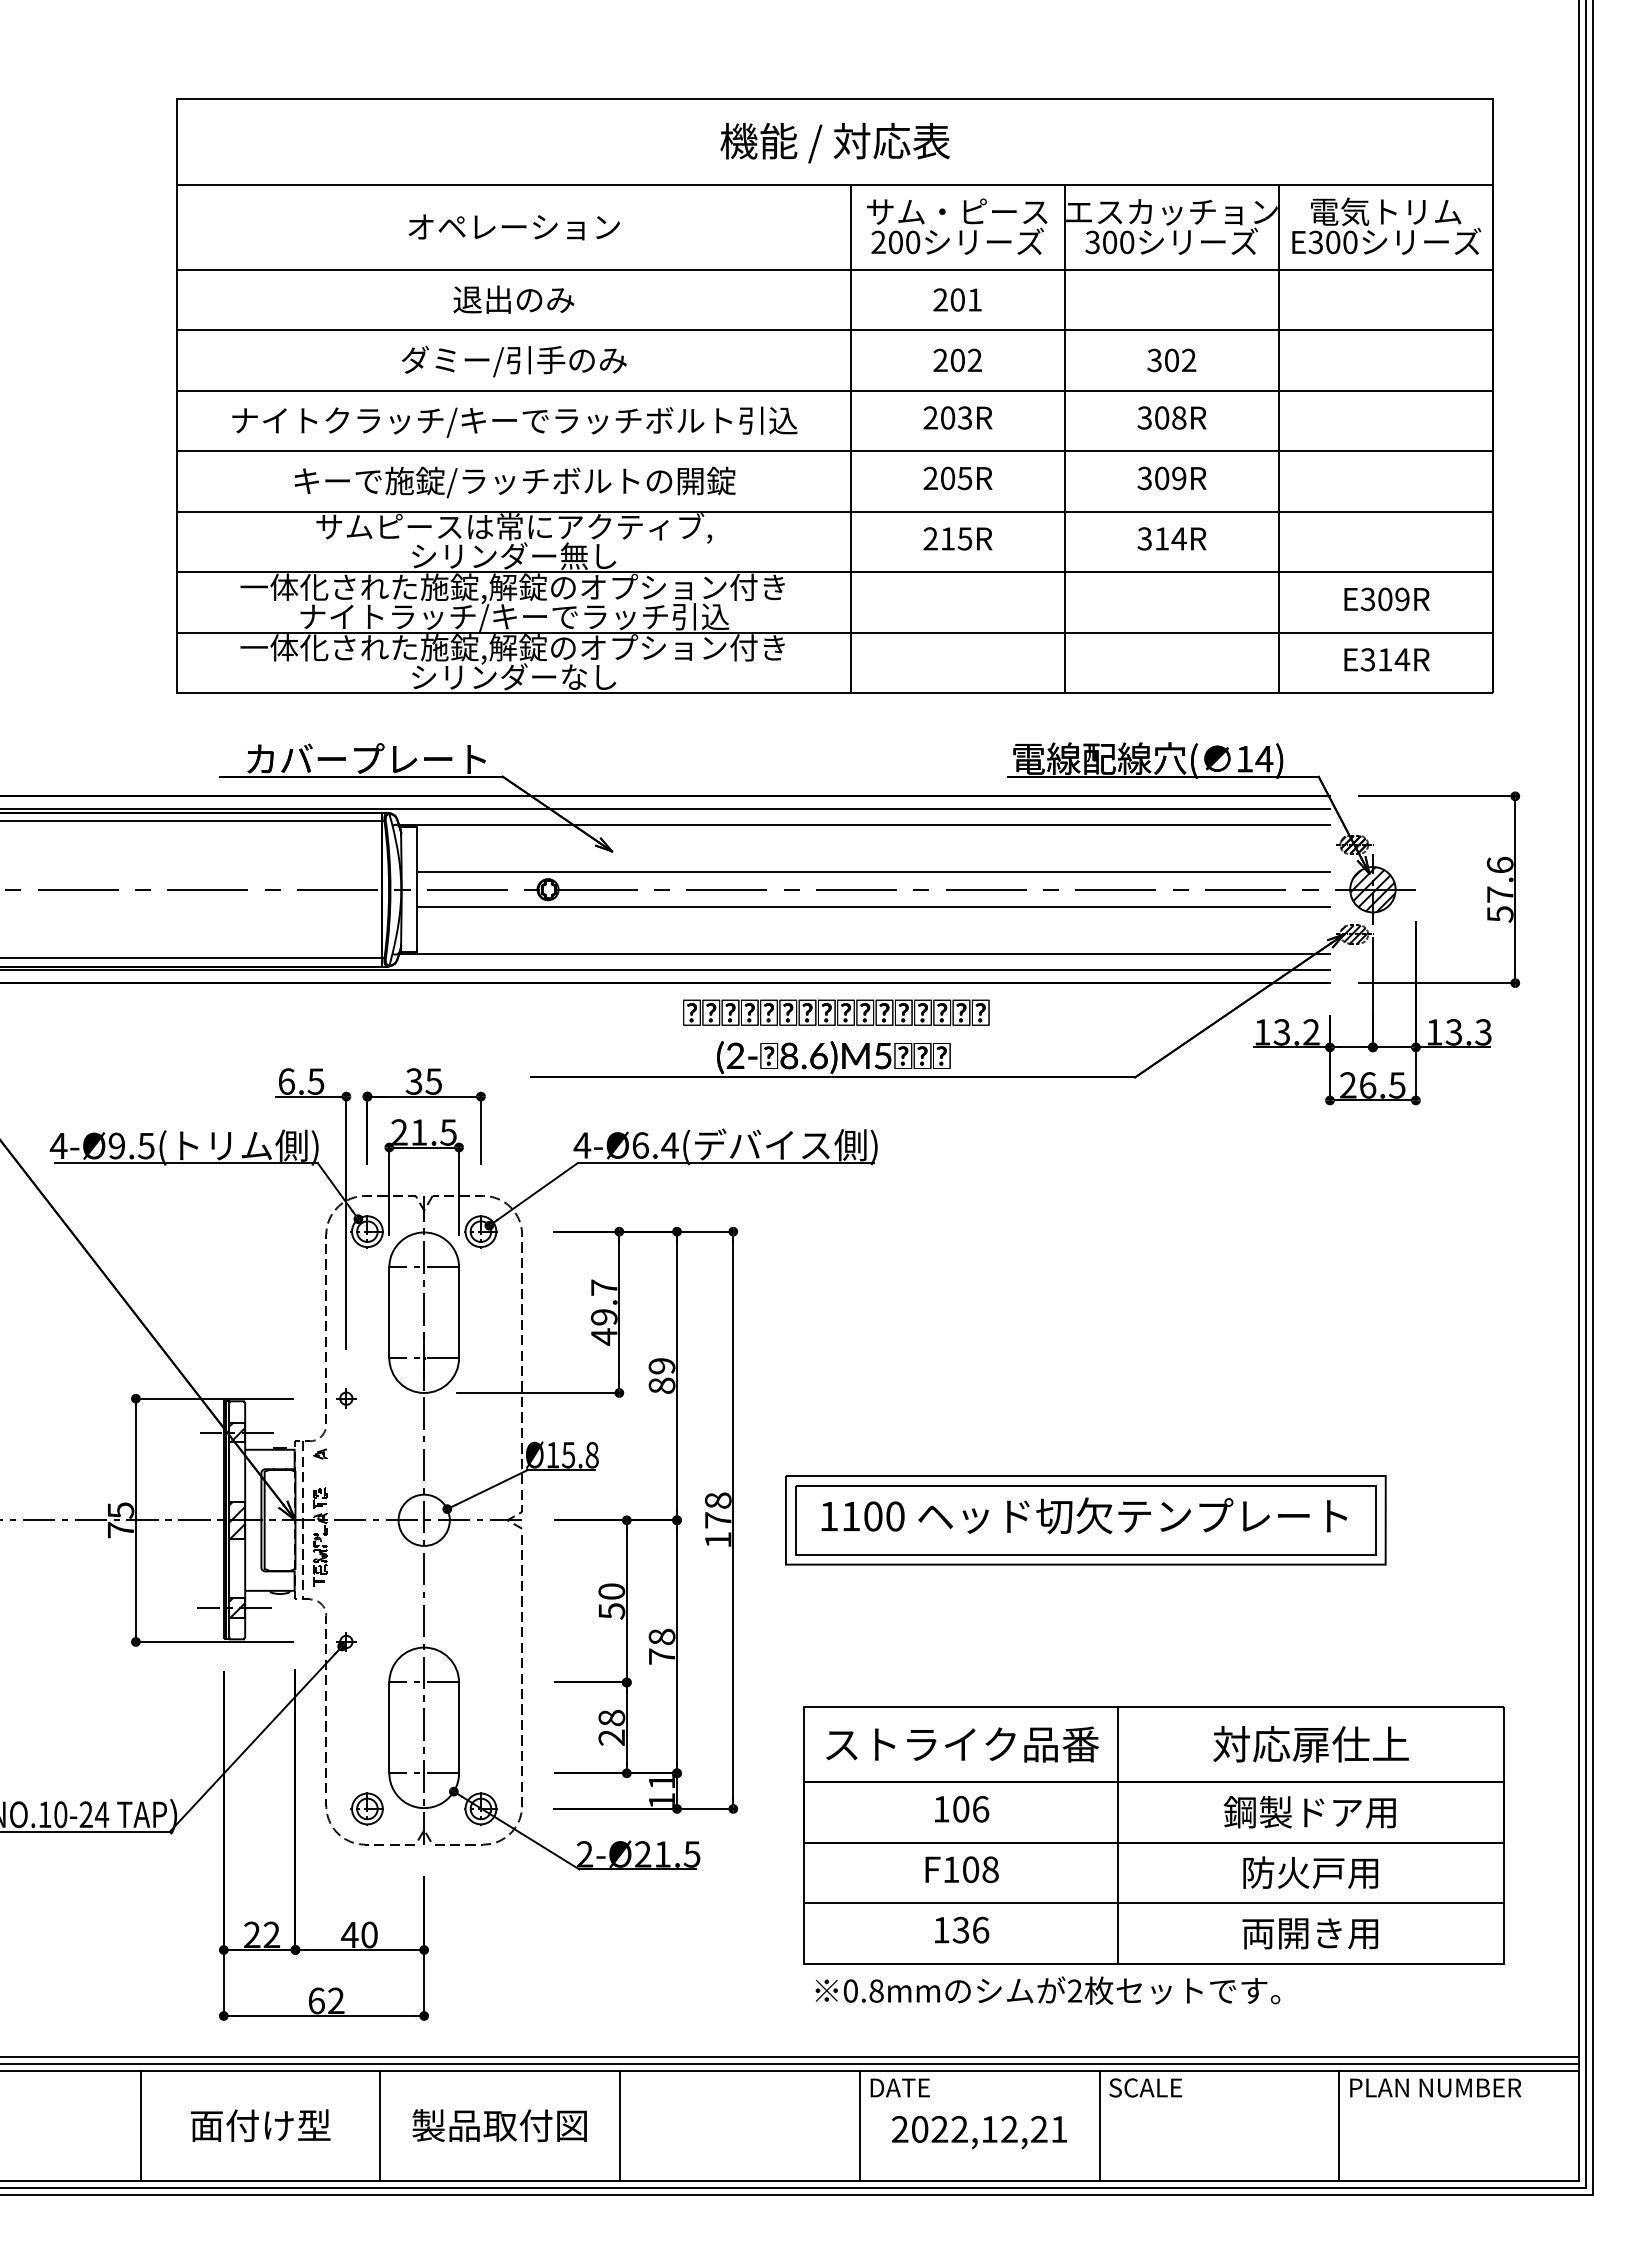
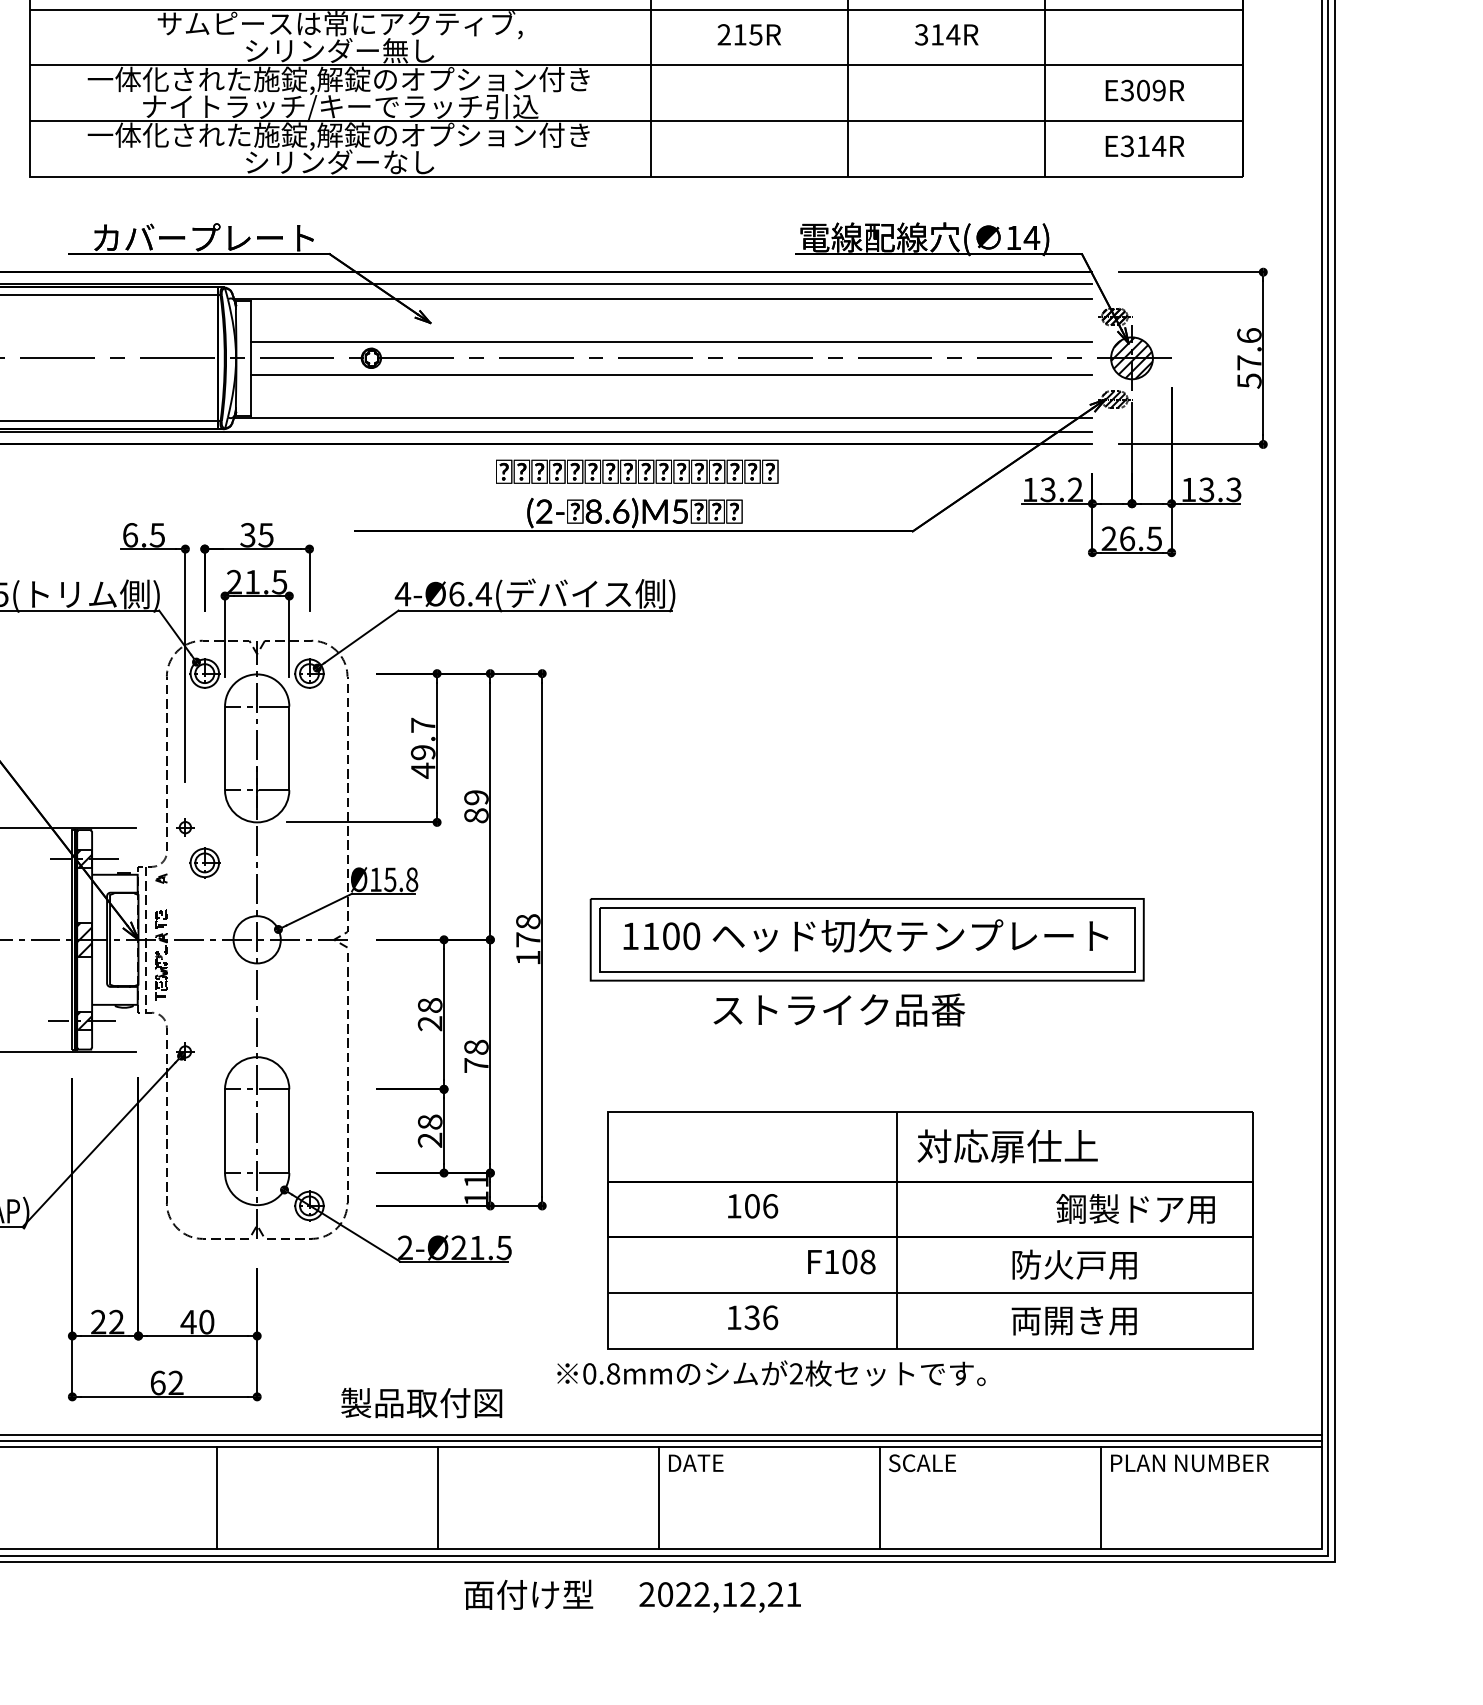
text: (611, 1601) -> (429, 1014), 50 -> 28
text: (962, 1744) -> (839, 1010), moved
text: (1310, 1744) -> (1007, 1146), moved
part: (366, 1808) -> (203, 862), moved
text: (1309, 1812) -> (1135, 1209), moved
text: (961, 1869) -> (841, 1261), moved
text: (1047, 1990) -> (771, 1373), moved
text: (260, 2125) -> (528, 1594), moved
text: (499, 2125) -> (421, 1402), moved
text: (978, 2132) -> (719, 1597), moved

